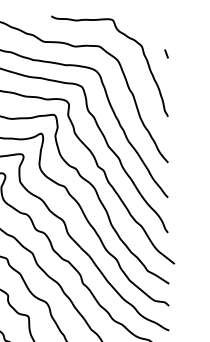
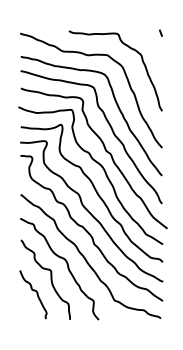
line: (166, 53) -> (160, 32), moved

